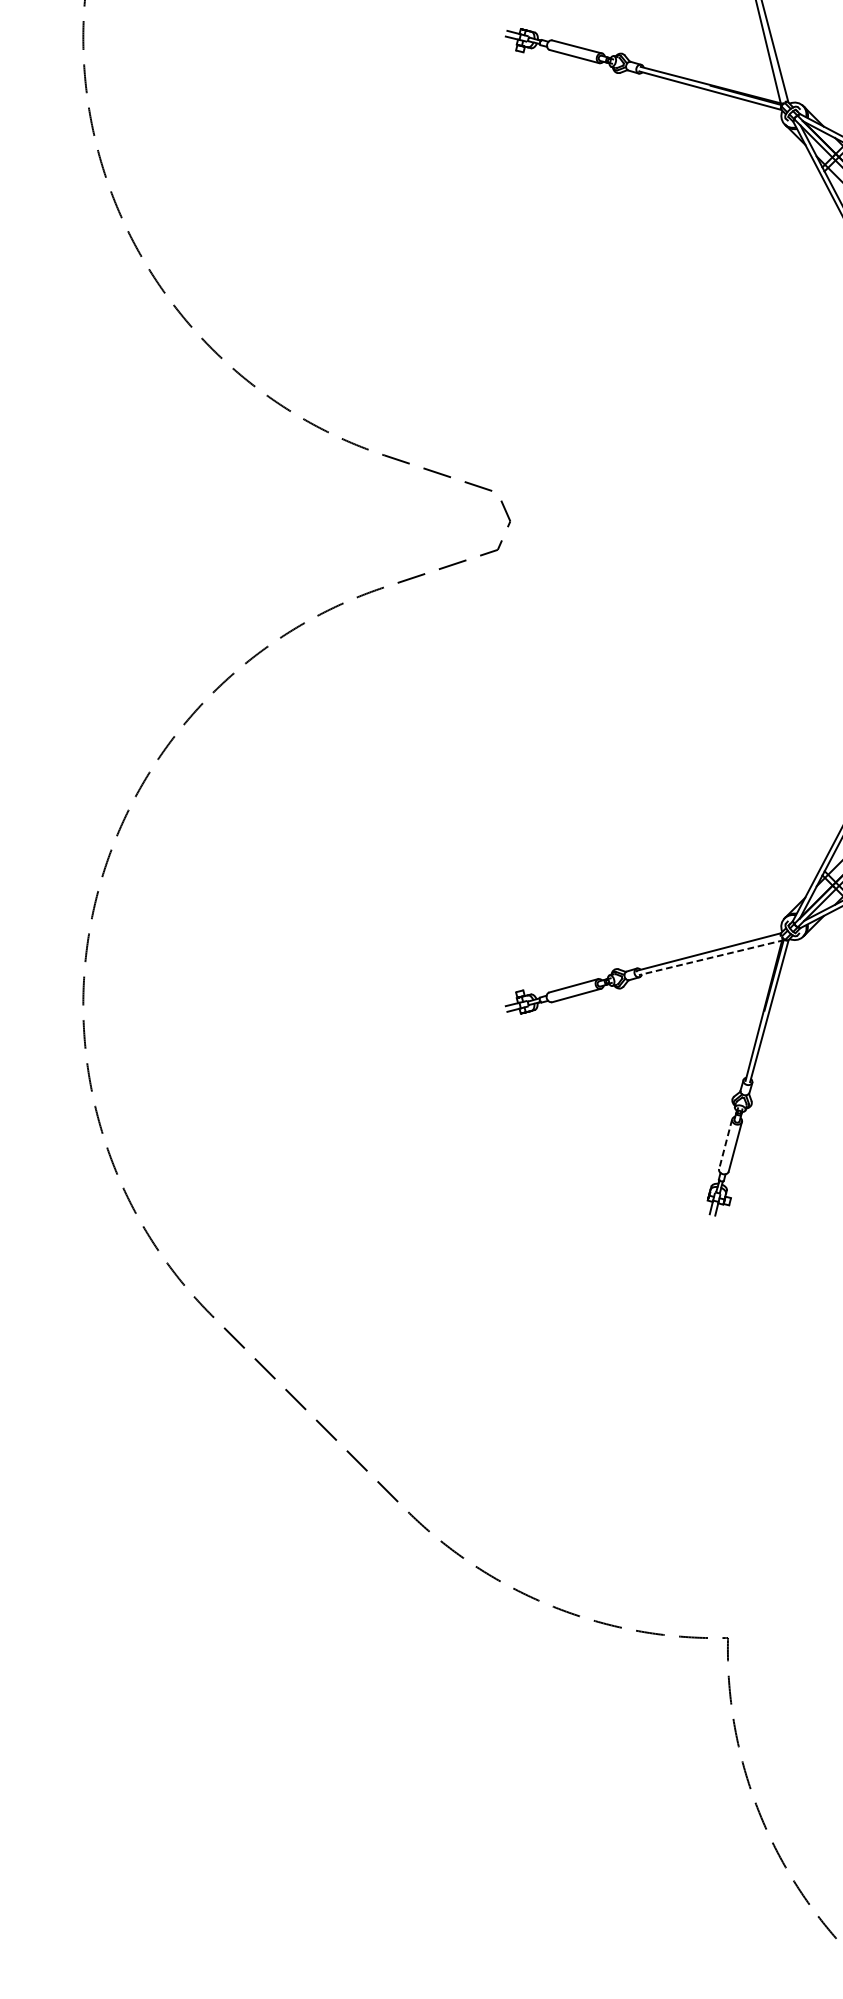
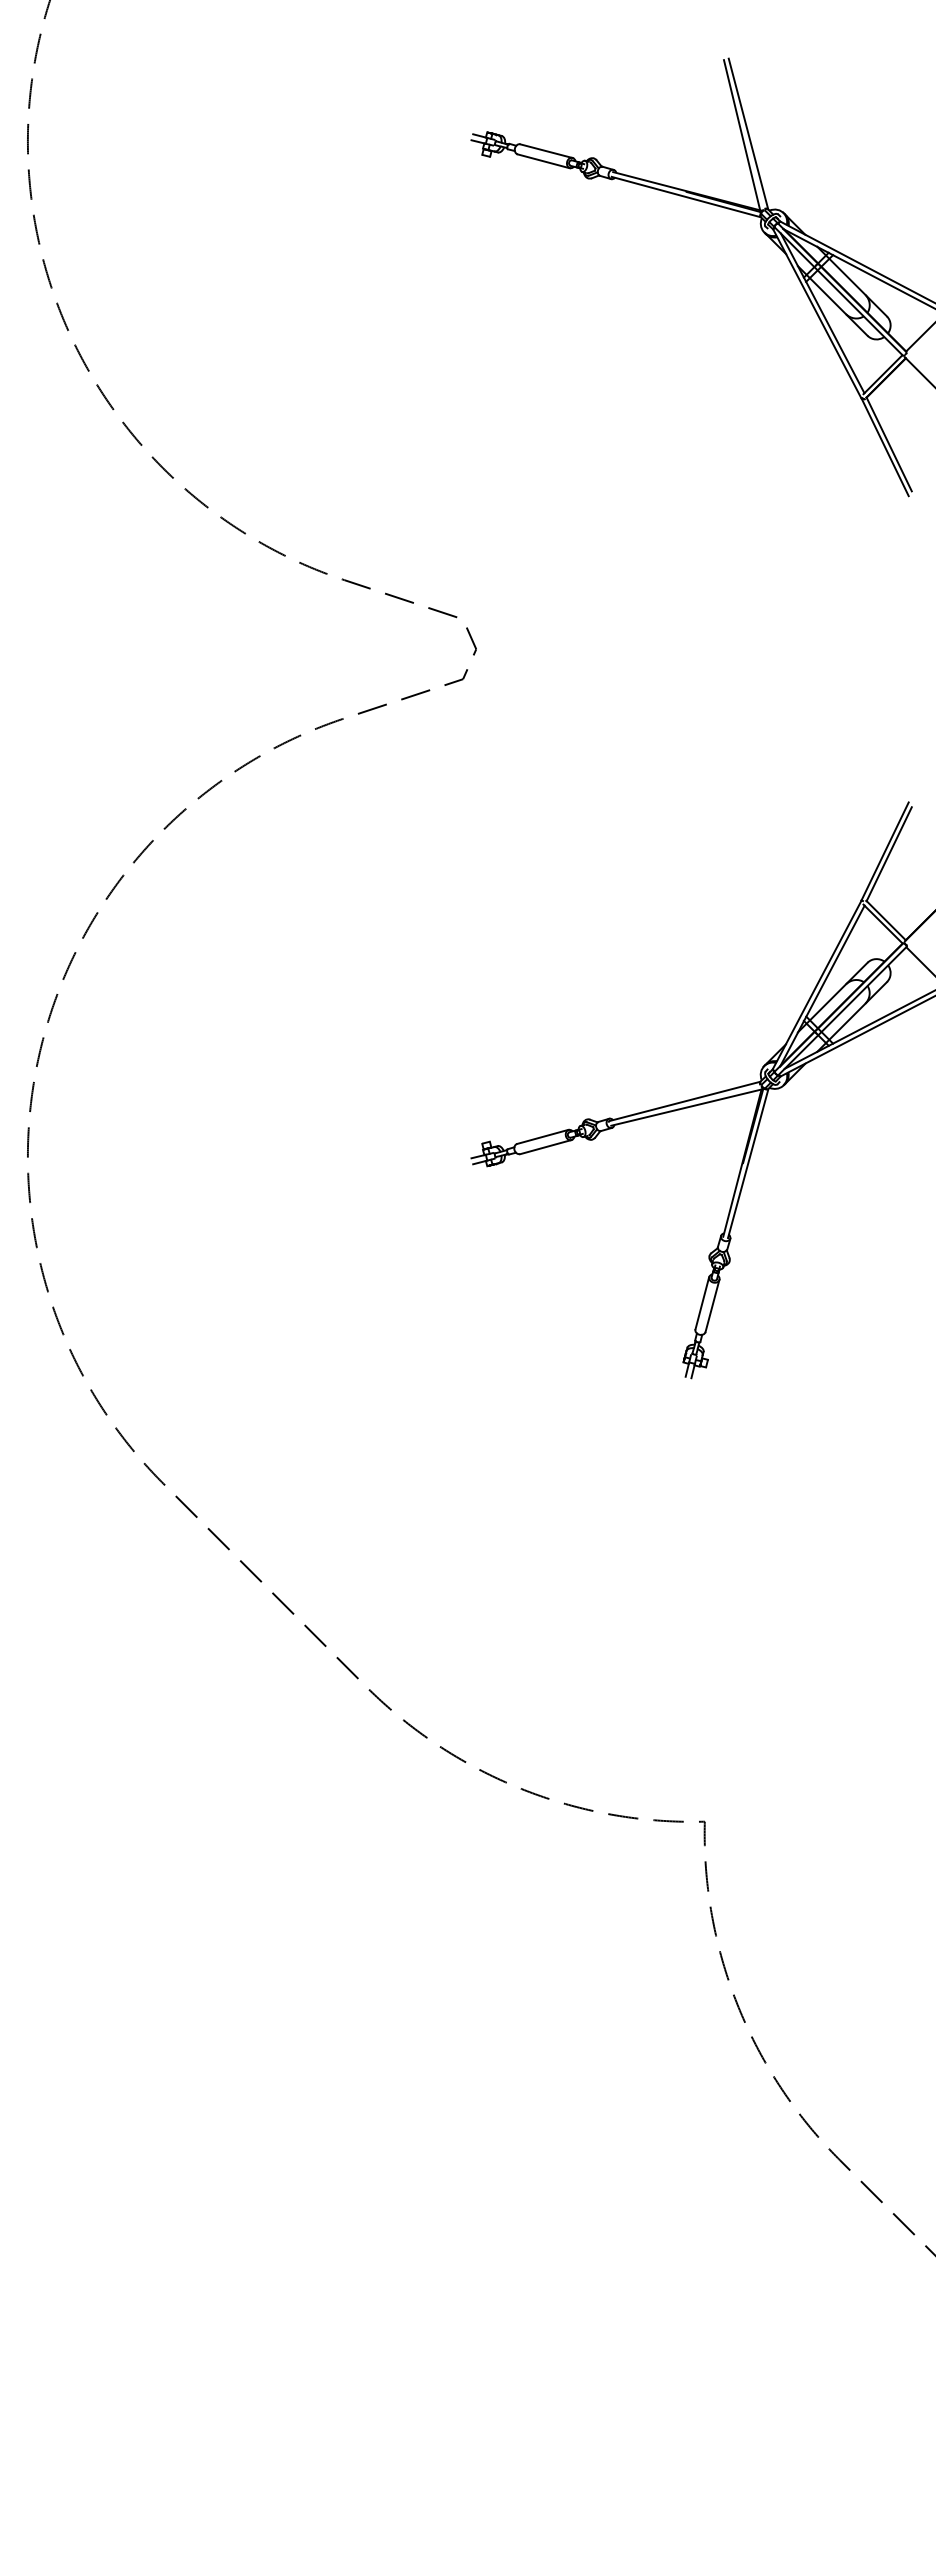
line: (711, 957) -> (687, 1107), dashed -> solid
line: (725, 1144) -> (702, 1303), dashed -> solid

